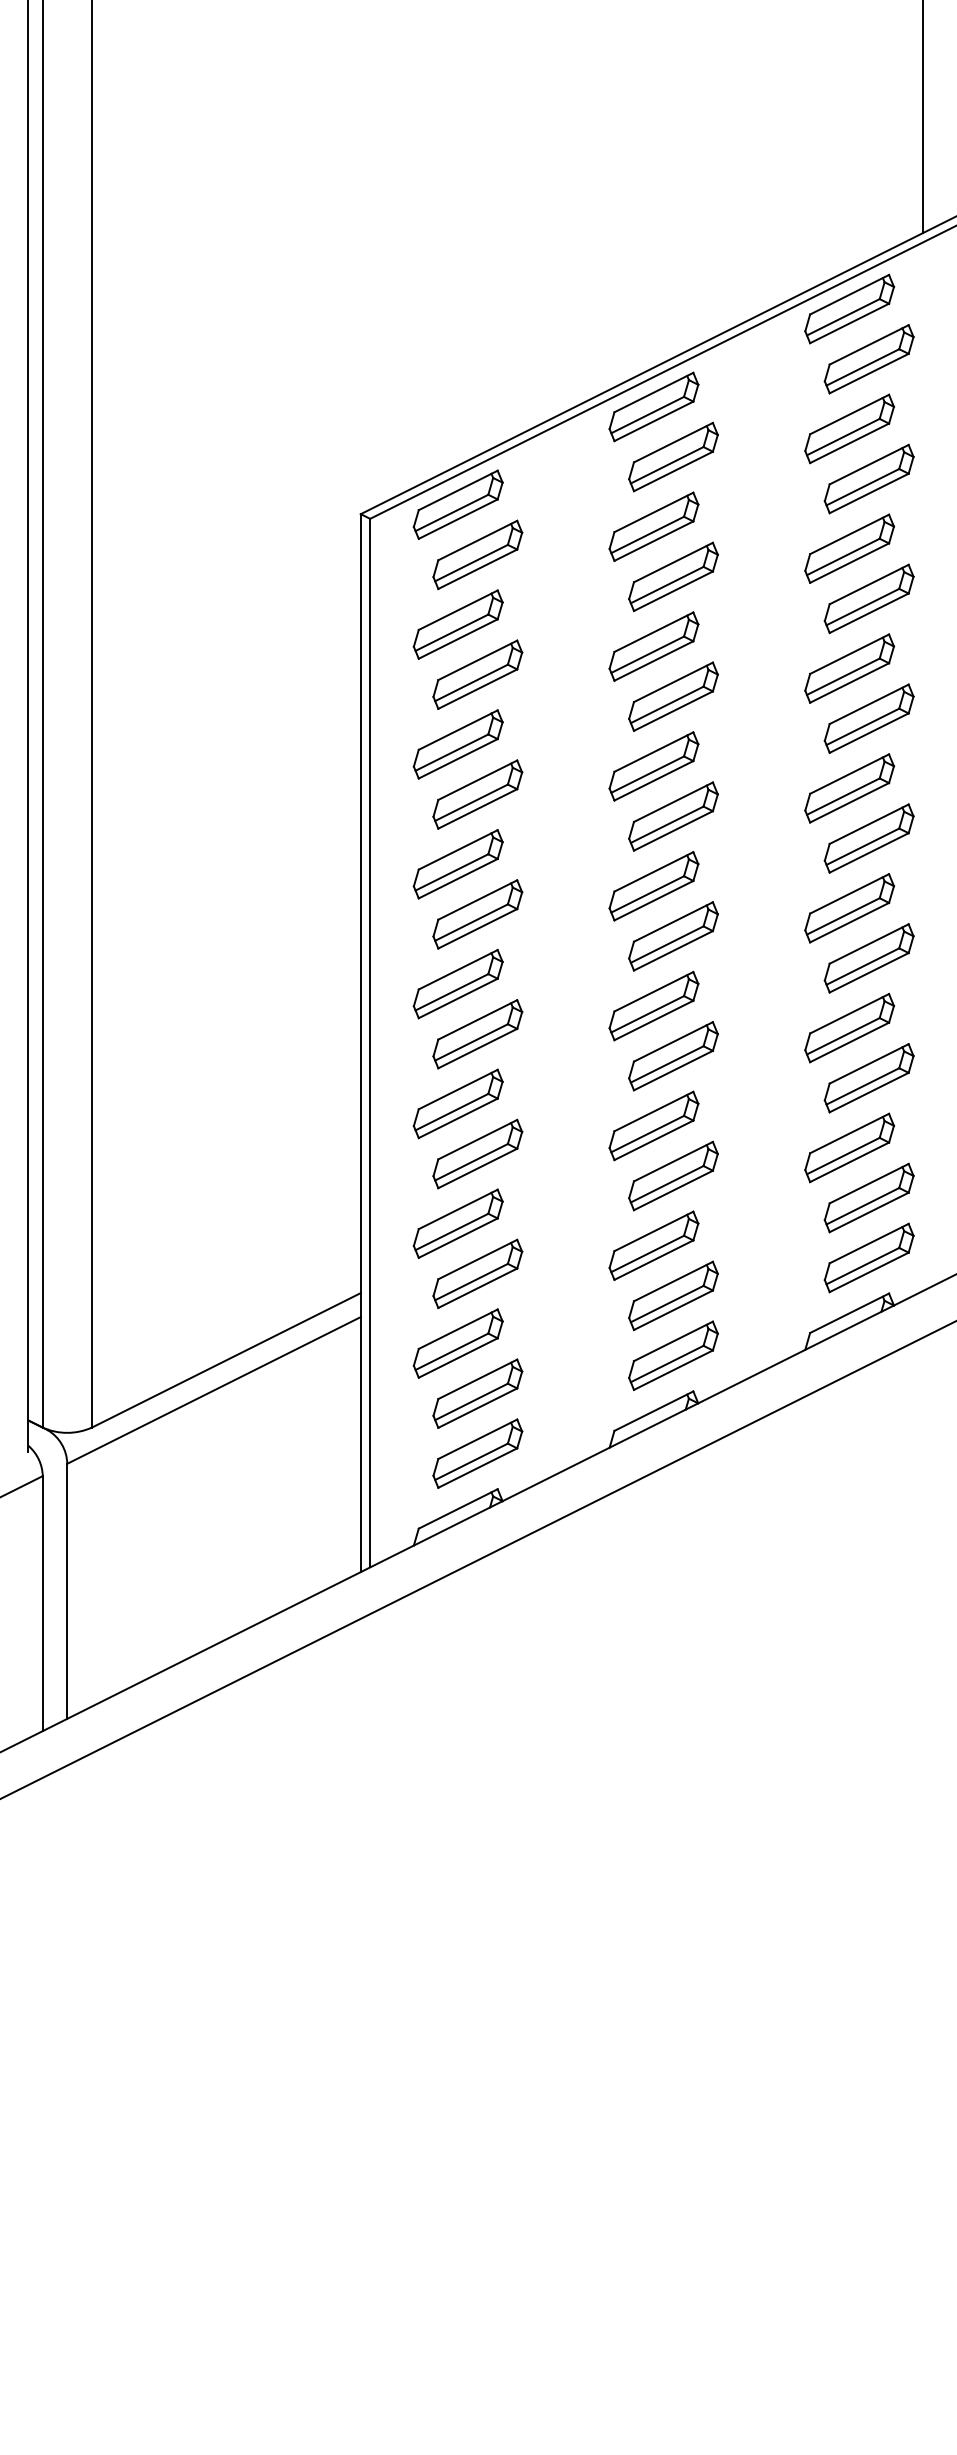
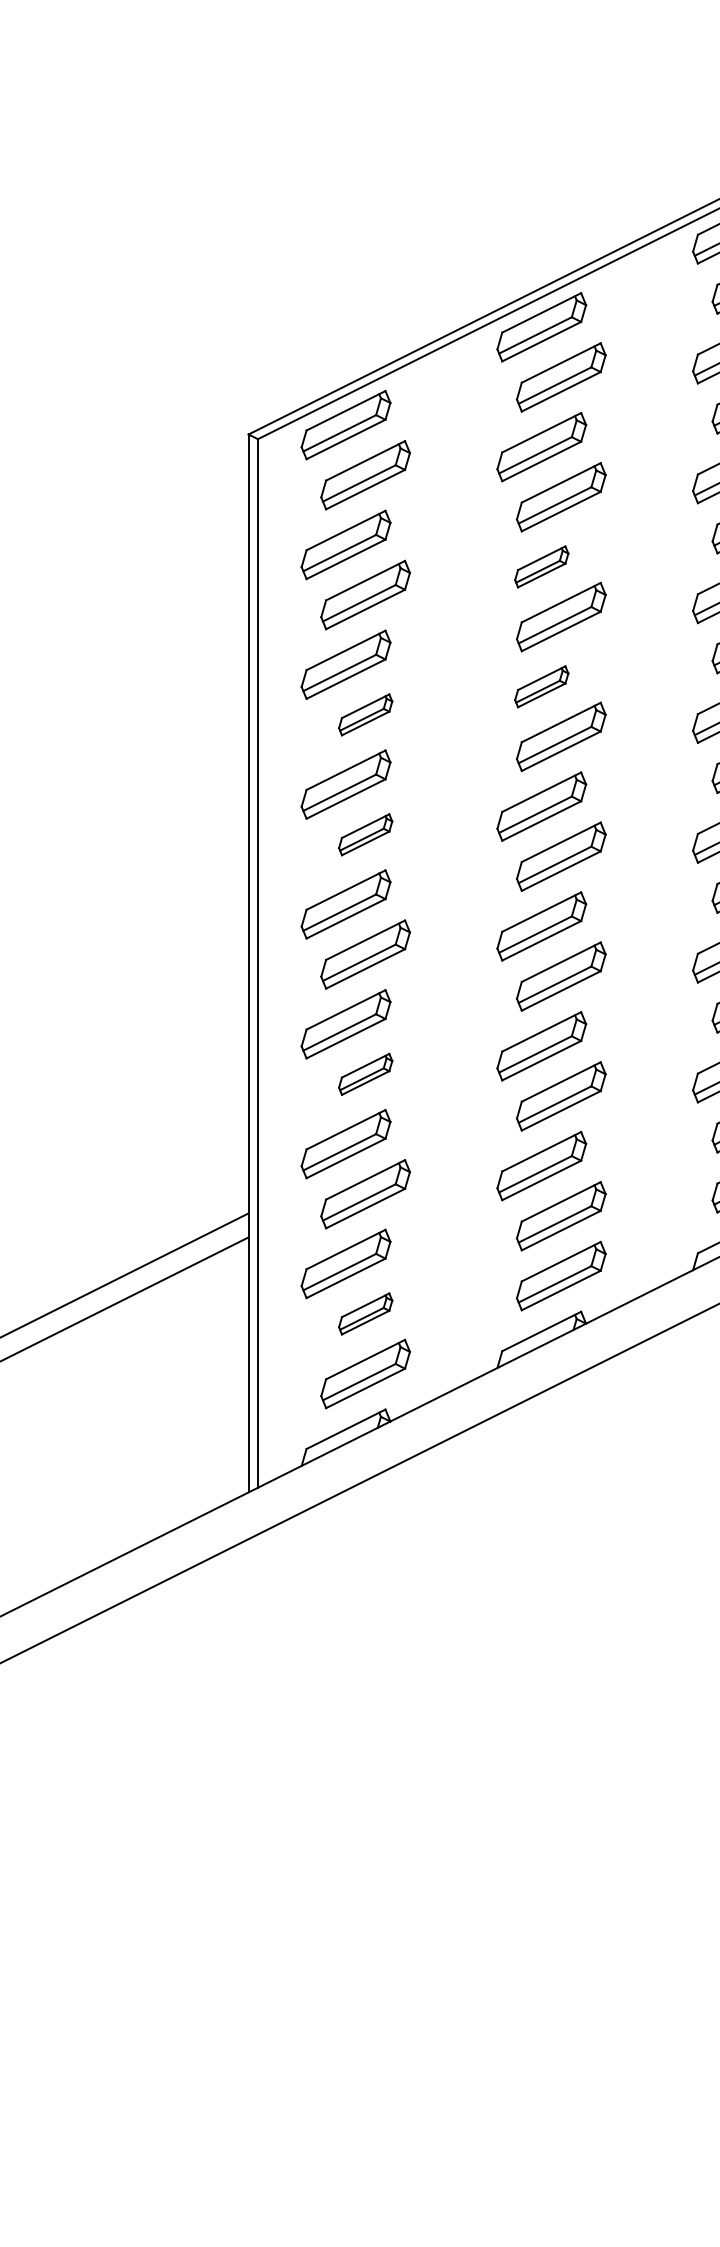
part: (653, 646) -> (541, 566), size x0.6
part: (653, 766) -> (541, 686), size x0.6
part: (477, 794) -> (365, 714), size x0.6
part: (477, 914) -> (365, 834), size x0.6
part: (477, 1153) -> (365, 1073), size x0.6
part: (477, 1393) -> (365, 1313), size x0.6

